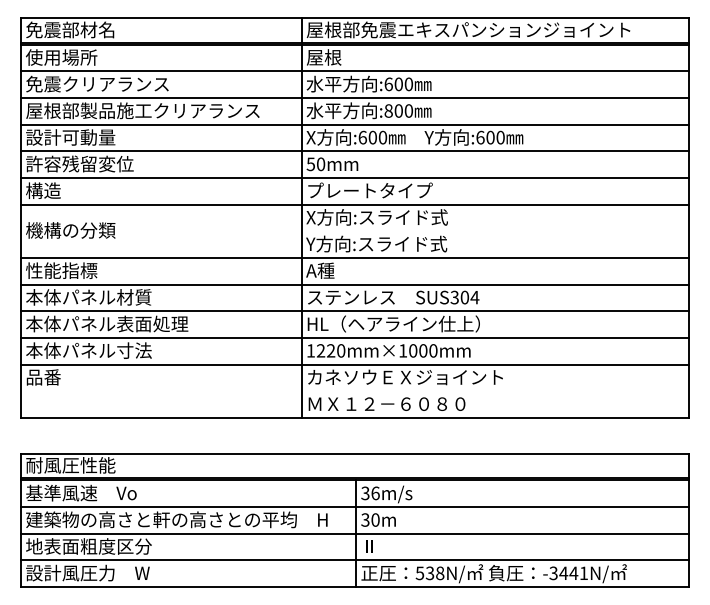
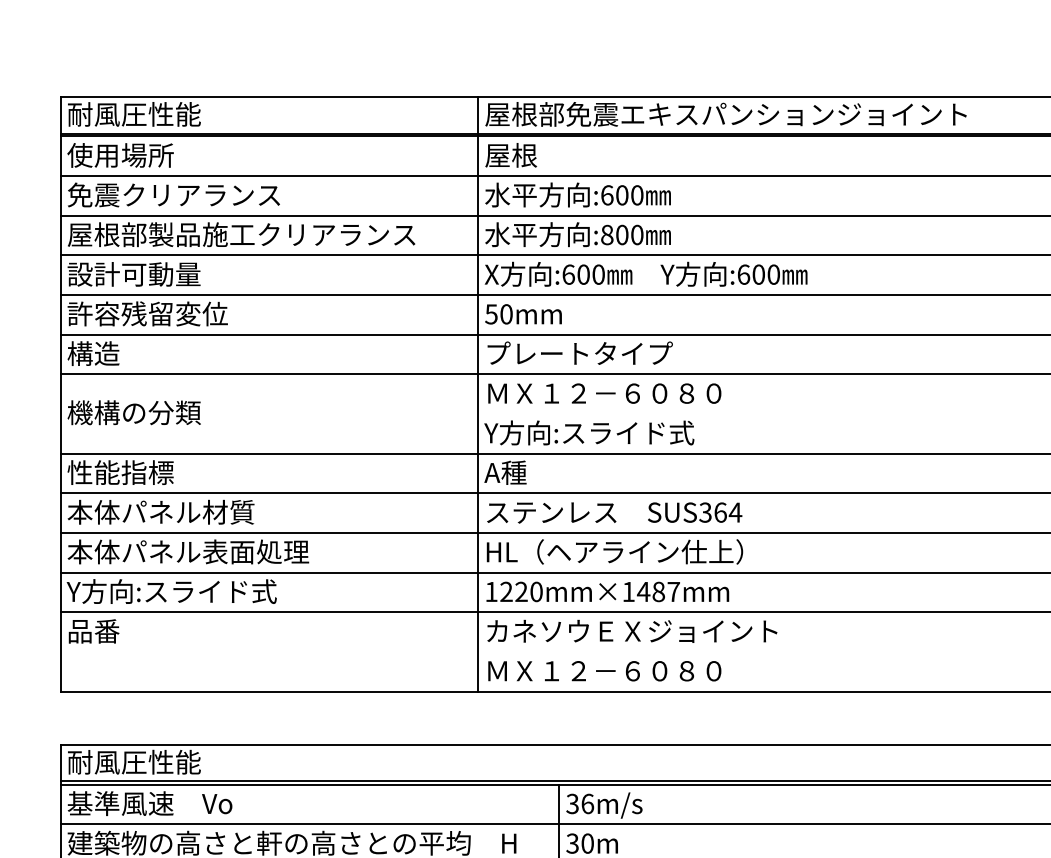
text: (70, 29) -> (133, 113), 免震部材名 -> 耐風圧性能
text: (385, 217) -> (602, 393), X方向:スライド式 -> ＭＸ１２－６０８０
text: (464, 297) -> (720, 512), SUS304 -> SUS364
text: (95, 350) -> (170, 591), 本体パネル寸法 -> Y方向:スライド式
text: (422, 350) -> (657, 591), 1220mm×1000mm -> 1220mm×1487mm

